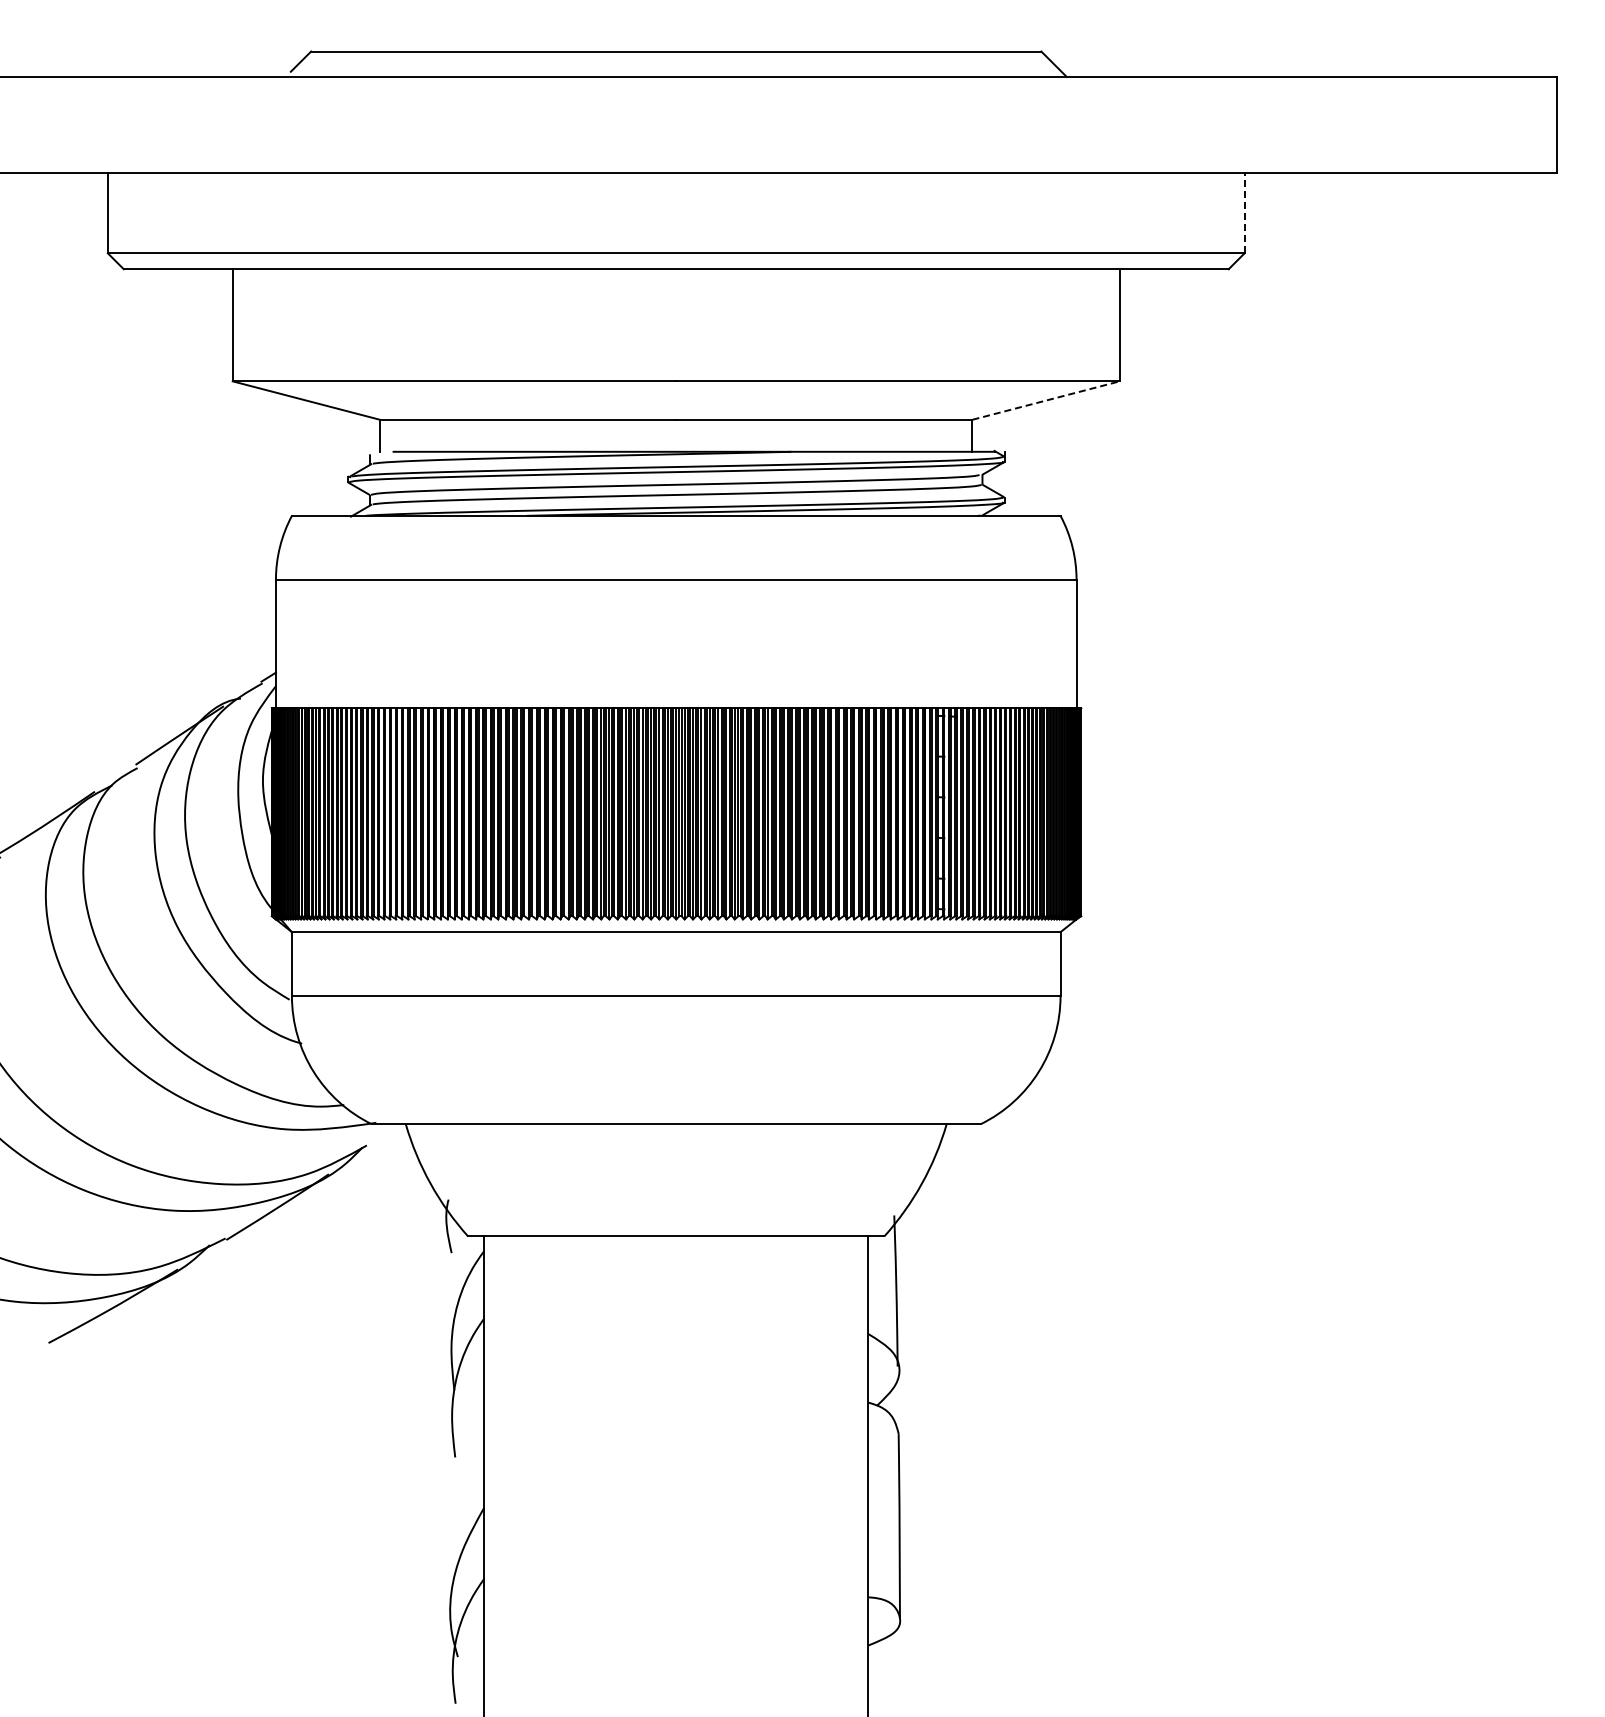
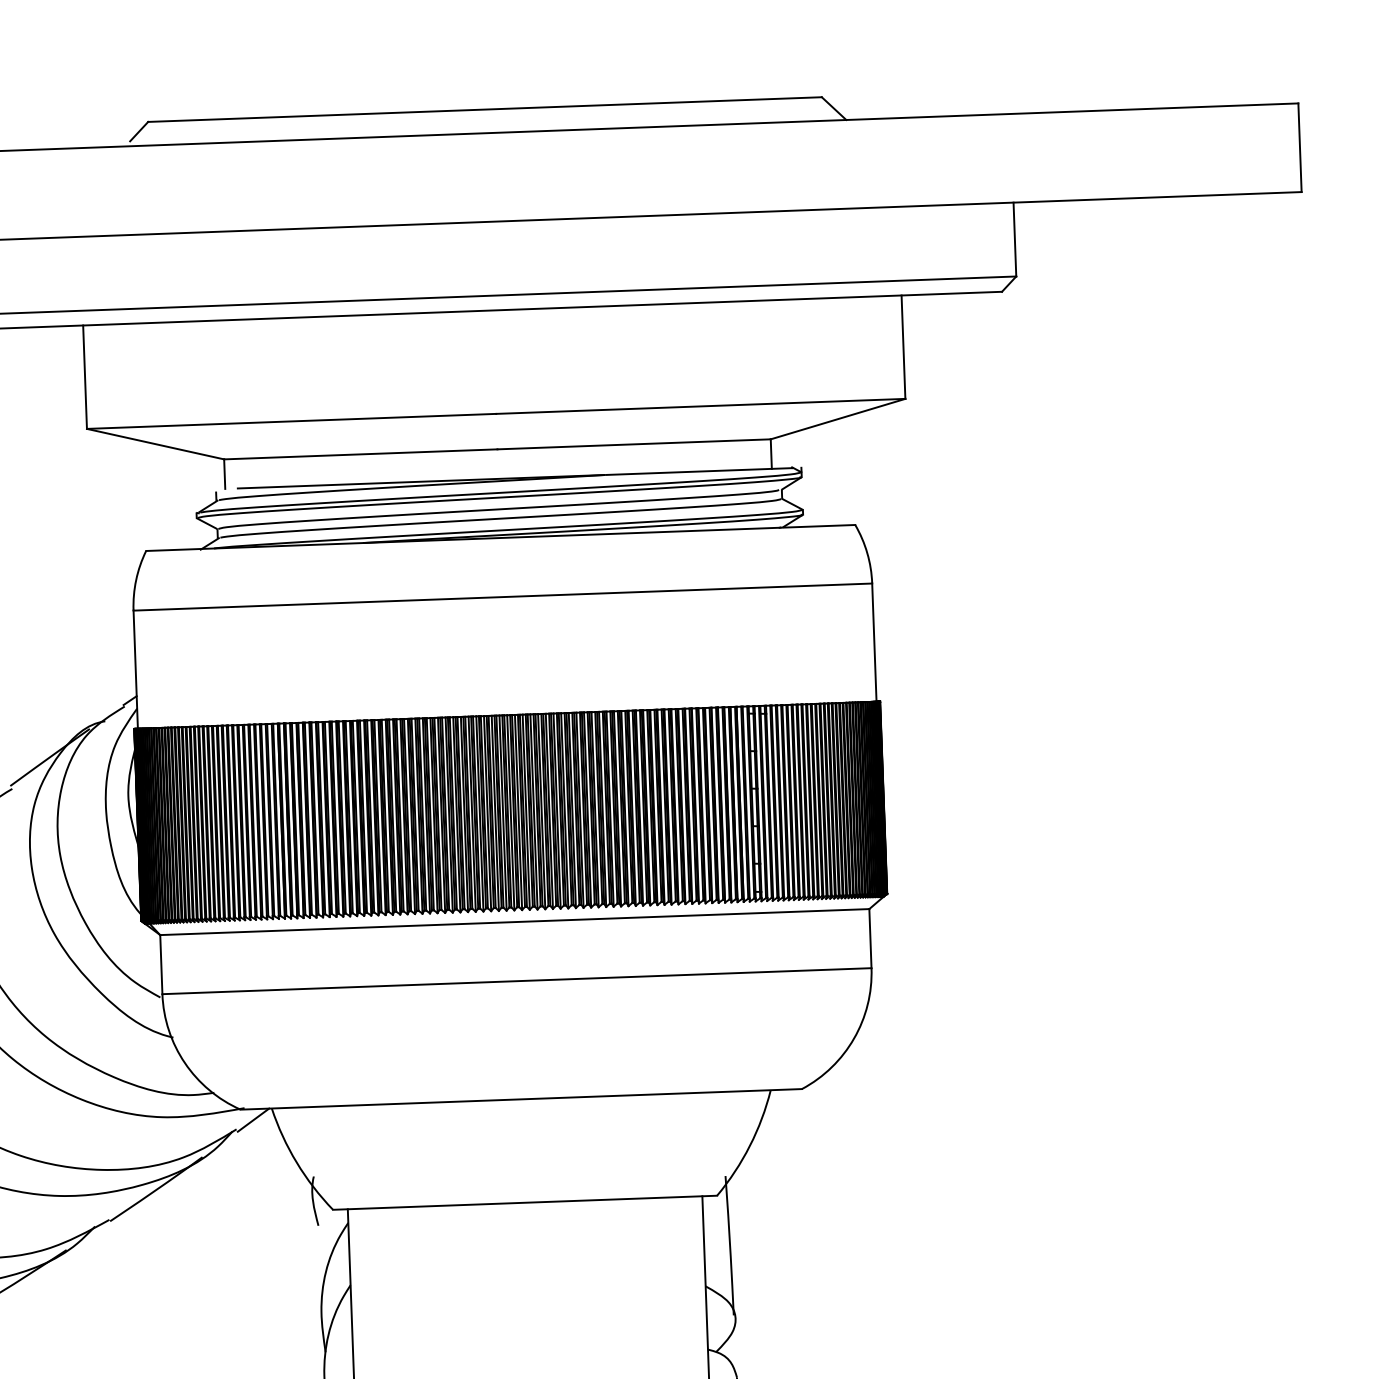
line: (1244, 212) -> (1014, 238), dashed -> solid
line: (1046, 400) -> (838, 419), dashed -> solid
line: (385, 1136) -> (253, 1120), added

